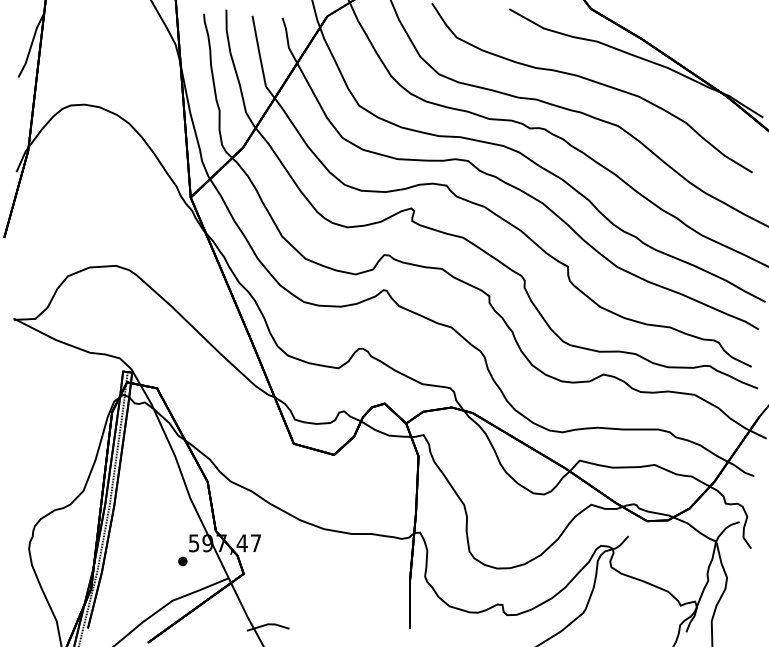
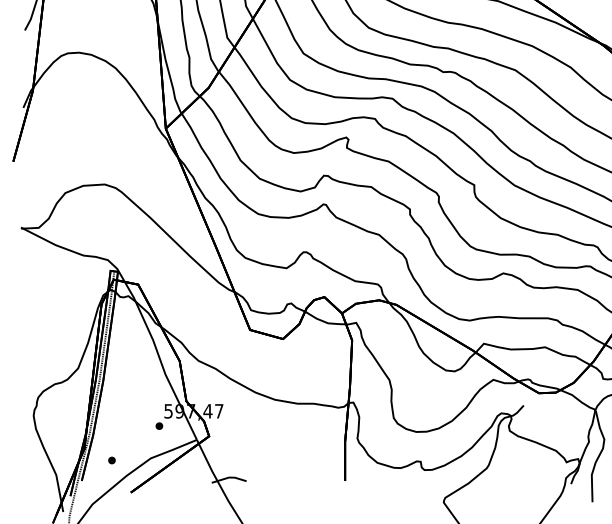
part: (124, 603) -> (111, 460), added

